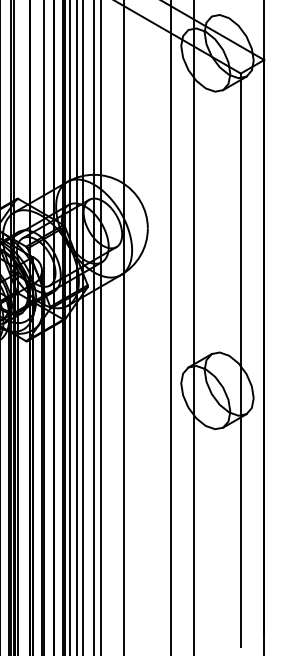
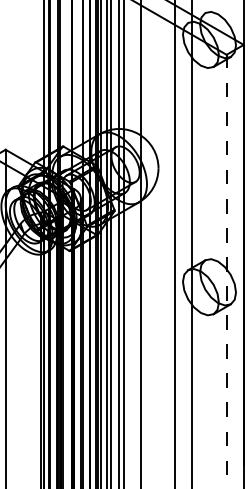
line: (240, 359) -> (226, 264), solid -> dashed

